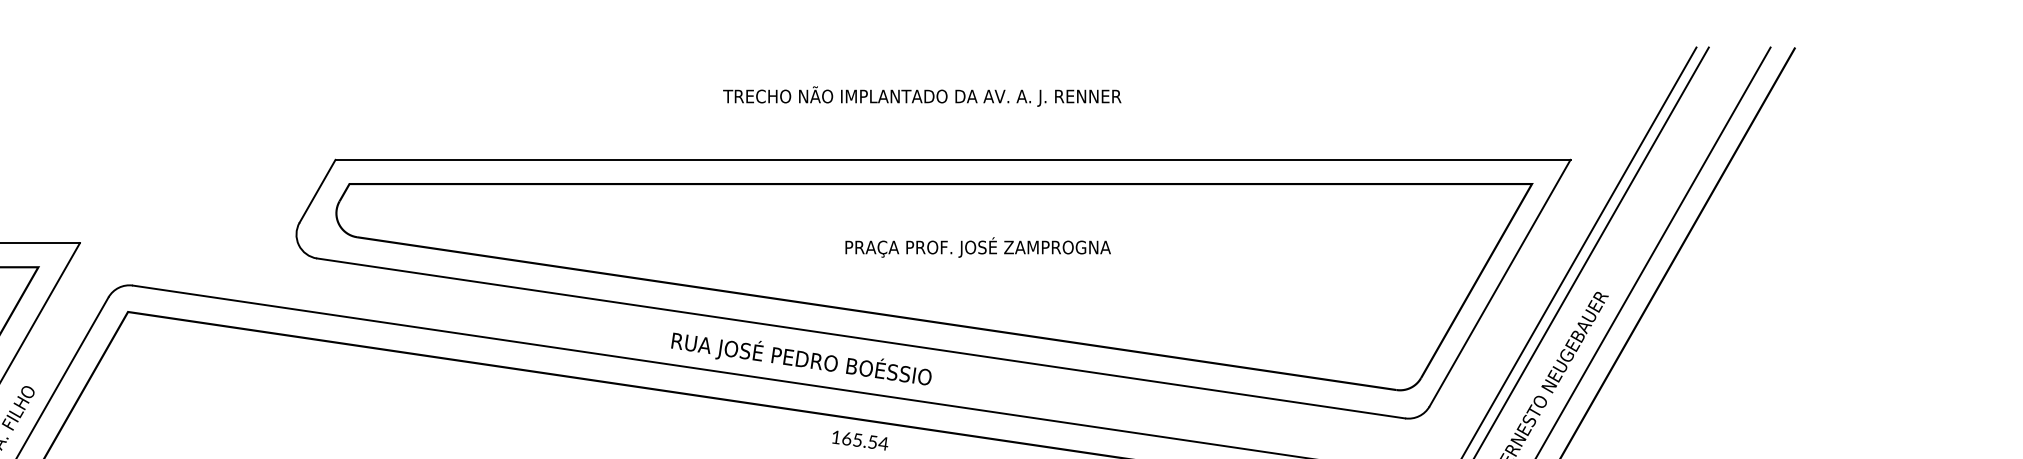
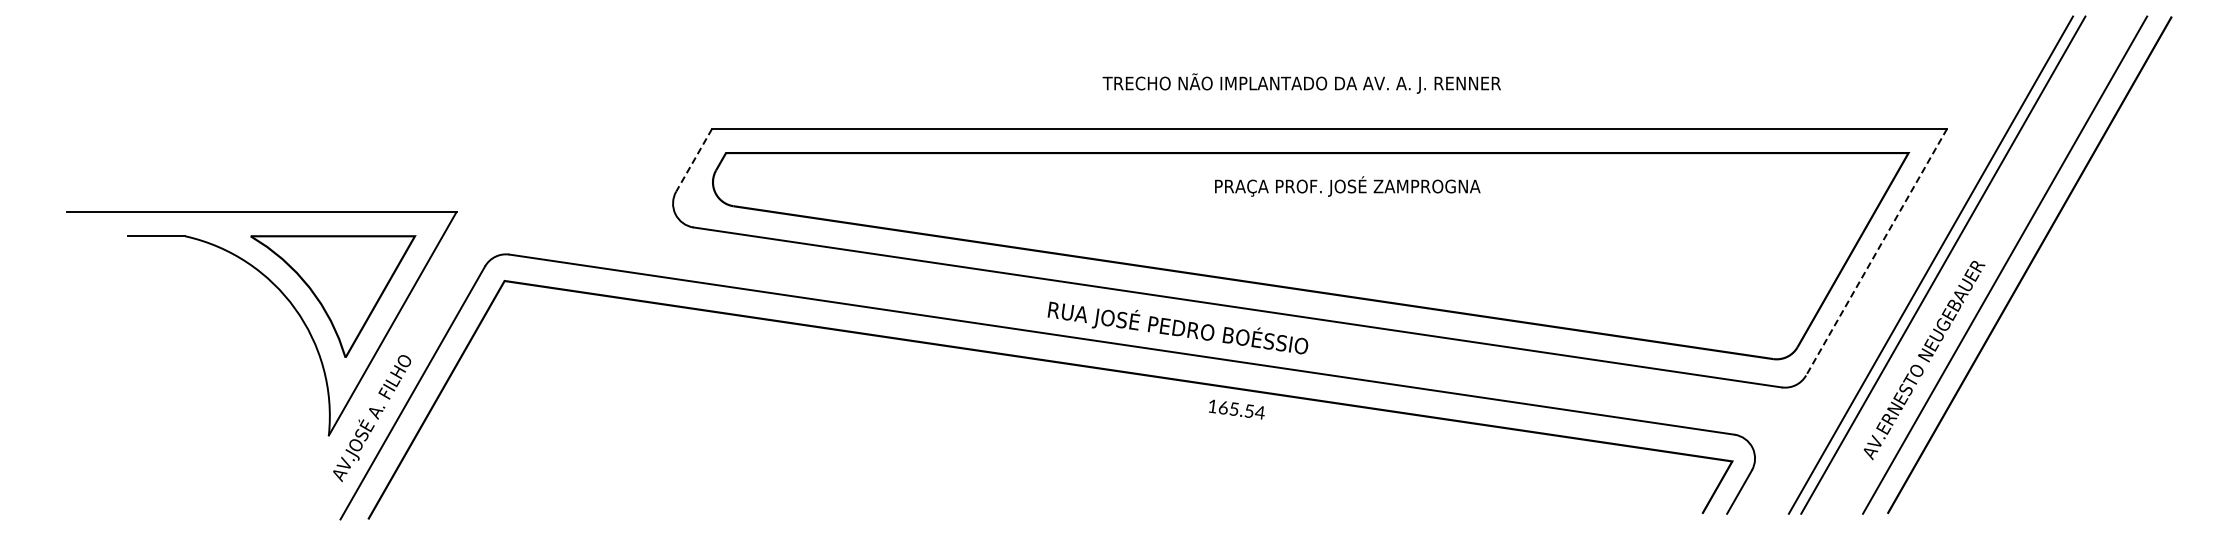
text: (921, 96) -> (1301, 83), moved
line: (316, 191) -> (693, 160), solid -> dashed
text: (977, 247) -> (1347, 186), moved
line: (1499, 283) -> (1876, 252), solid -> dashed

